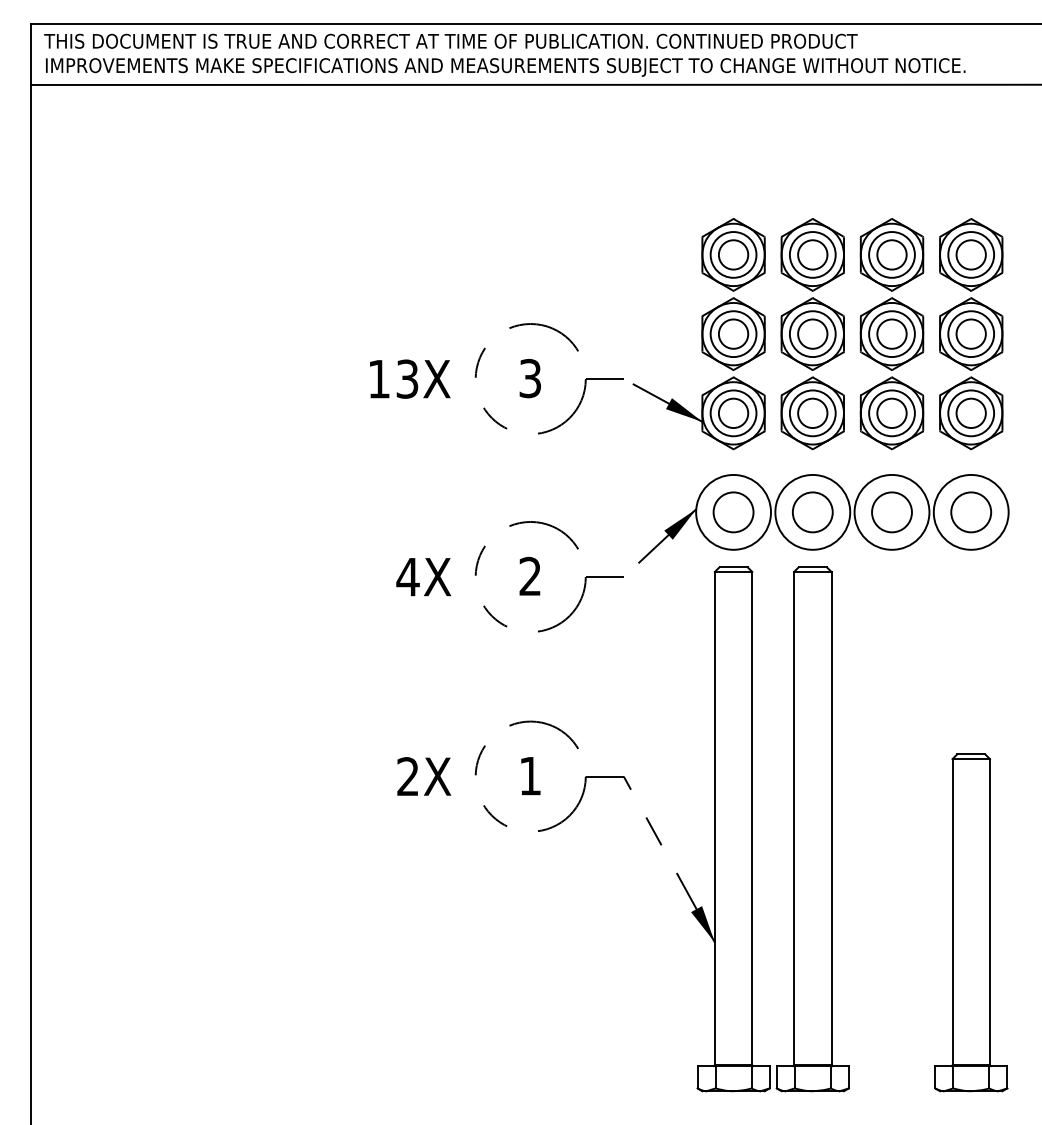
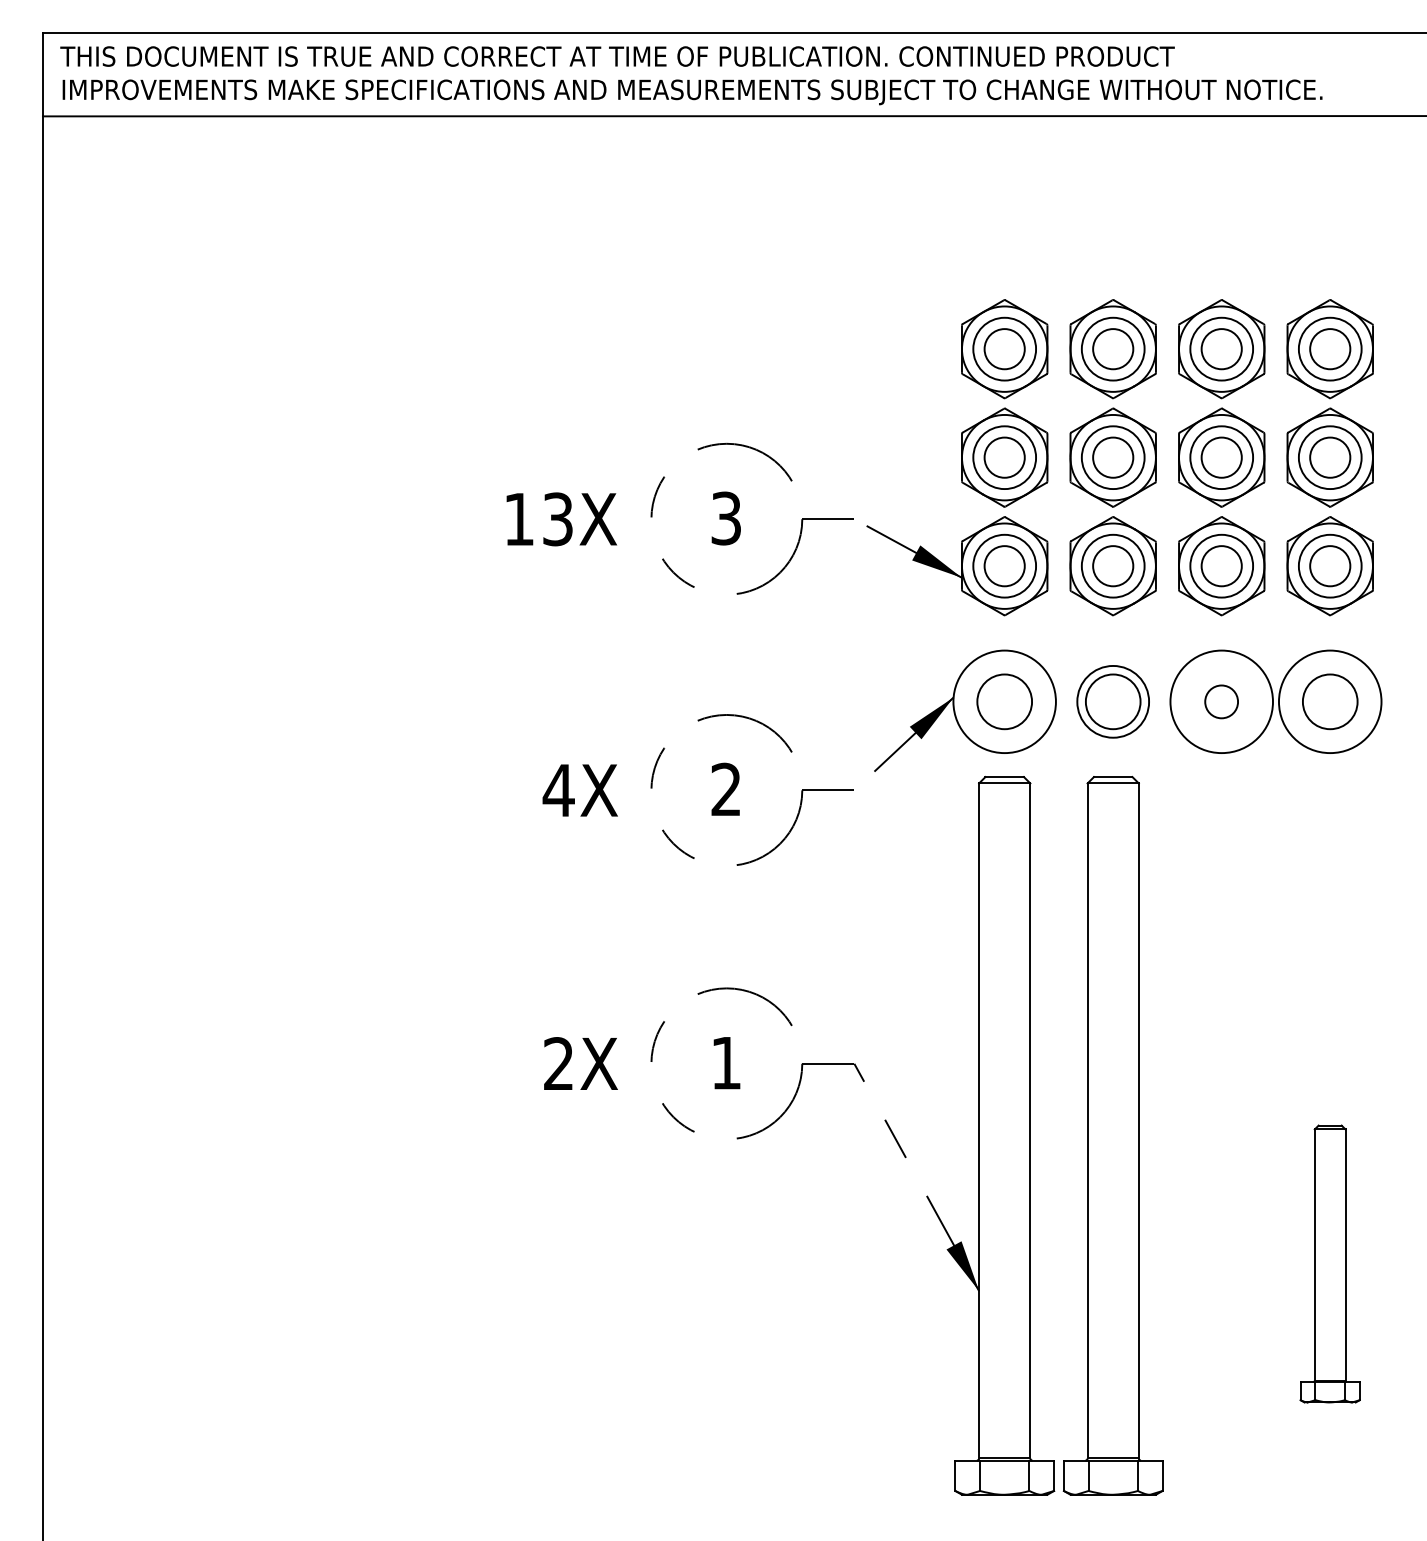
circle: (812, 512) -> (1112, 701), size x0.7
circle: (891, 512) -> (1221, 701), size x0.6
part: (970, 922) -> (1329, 1263), size x0.6

